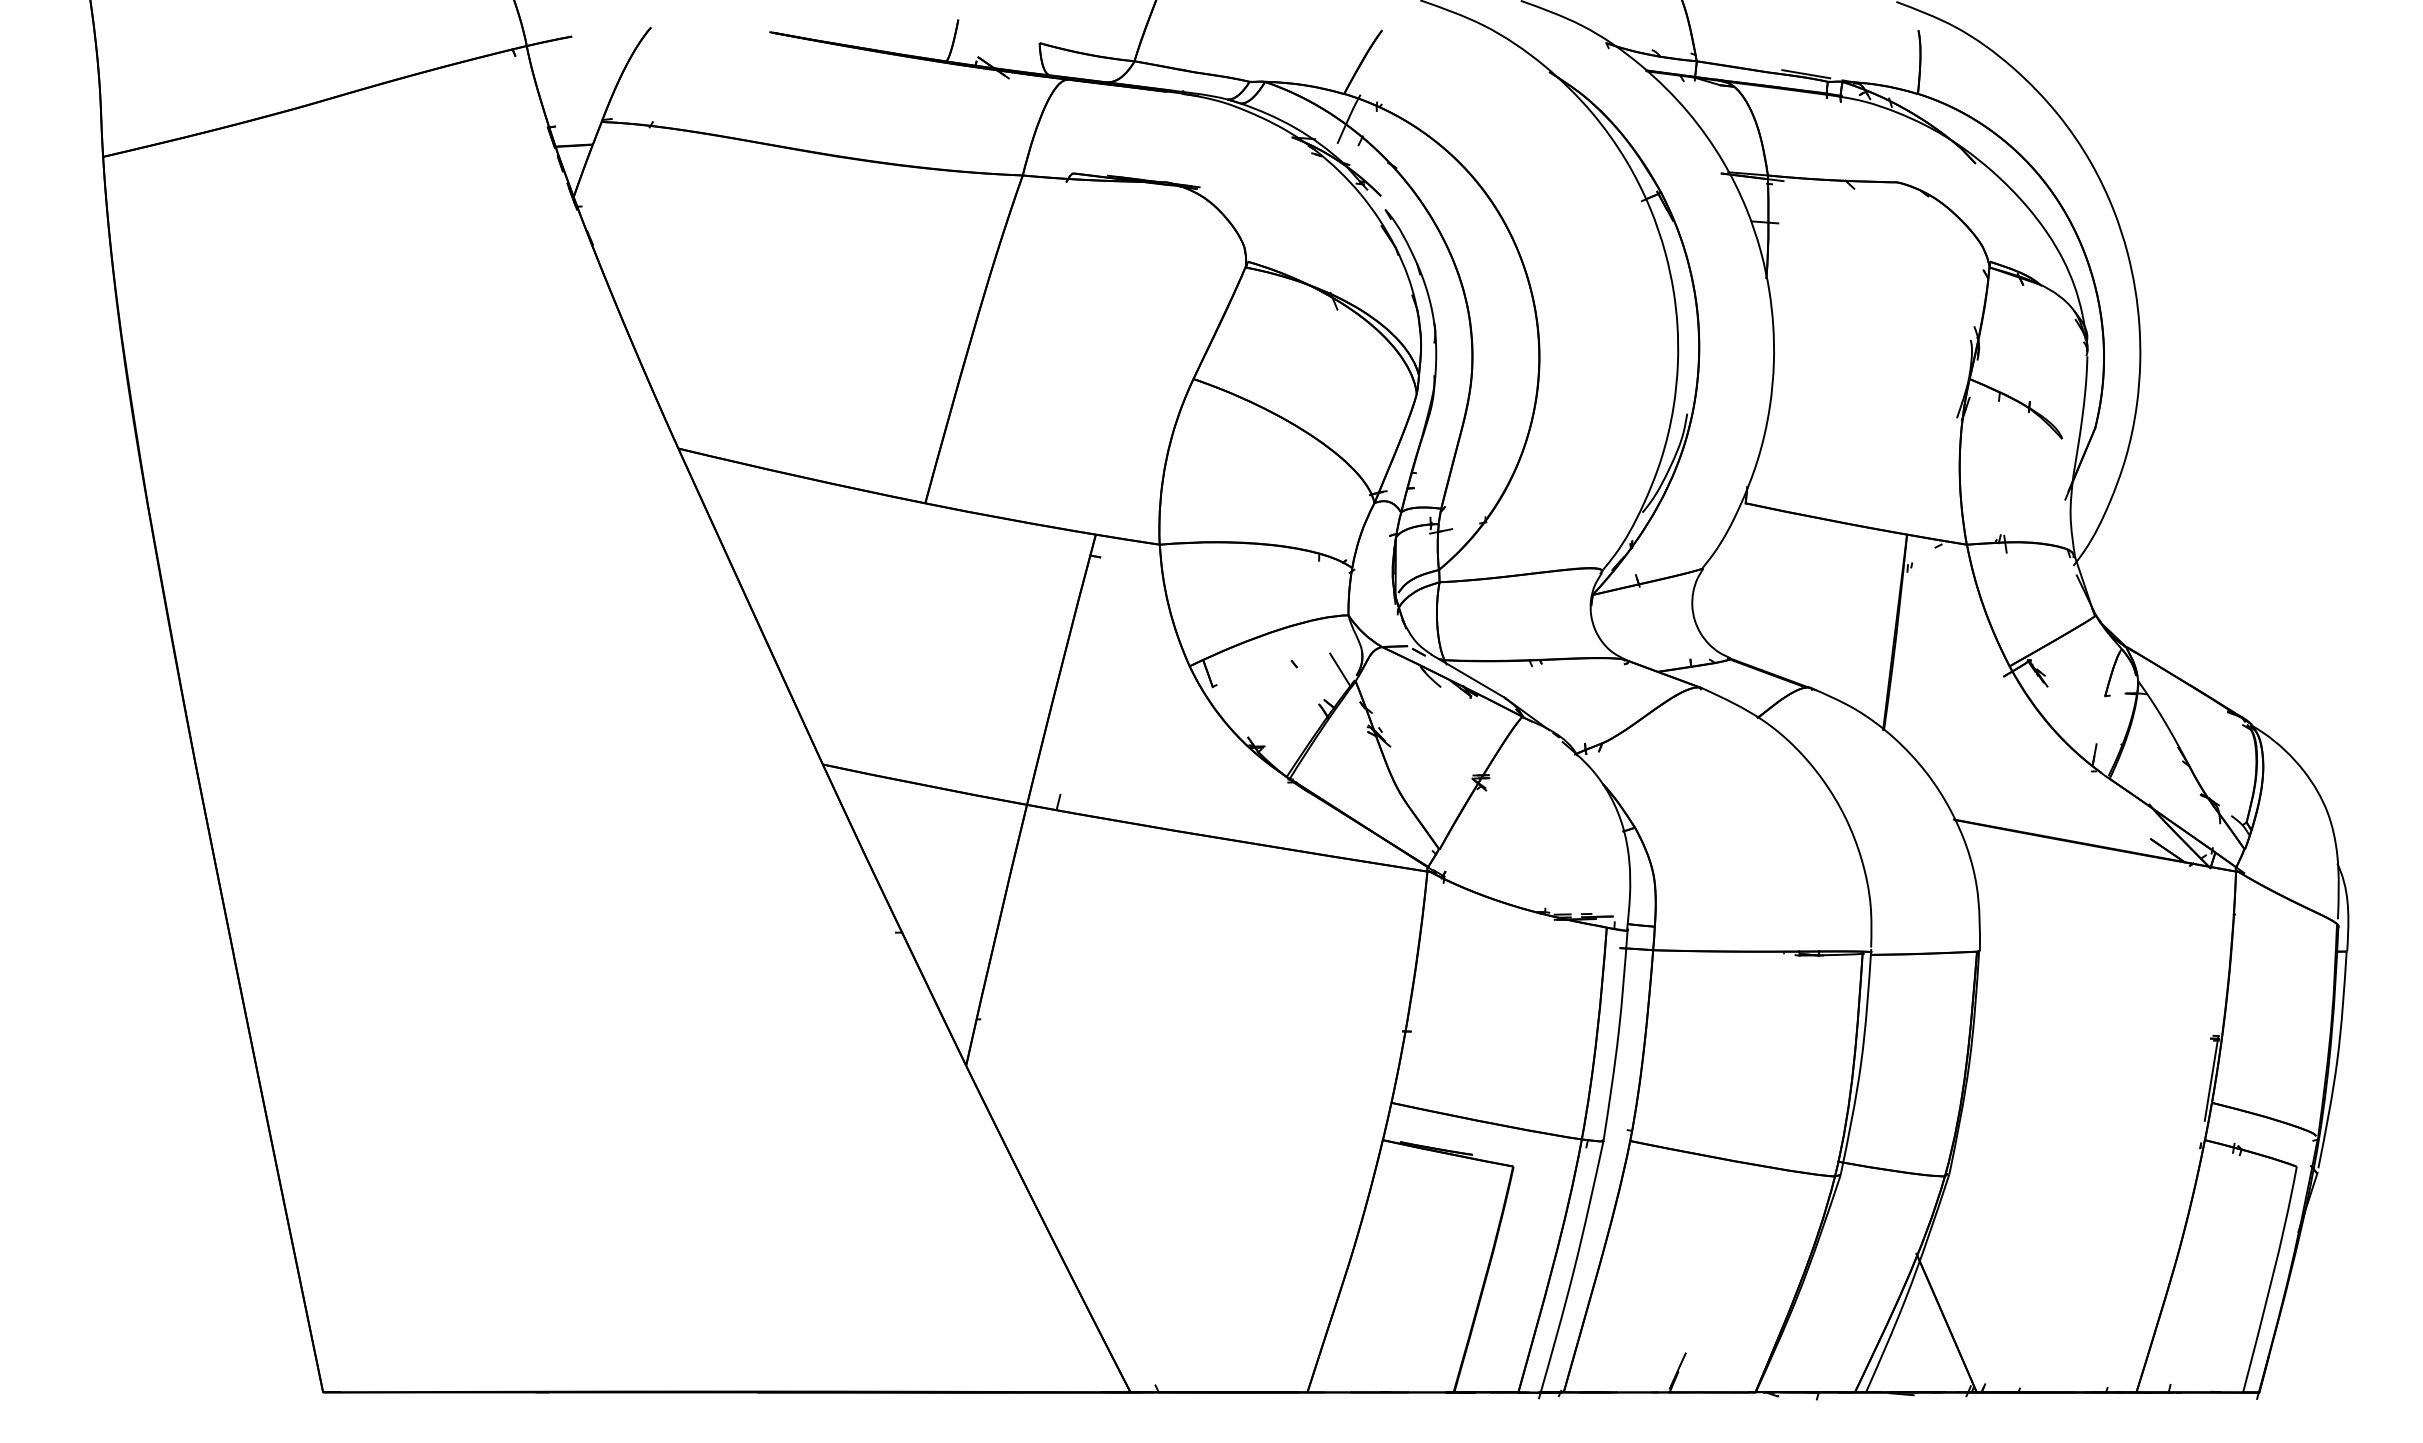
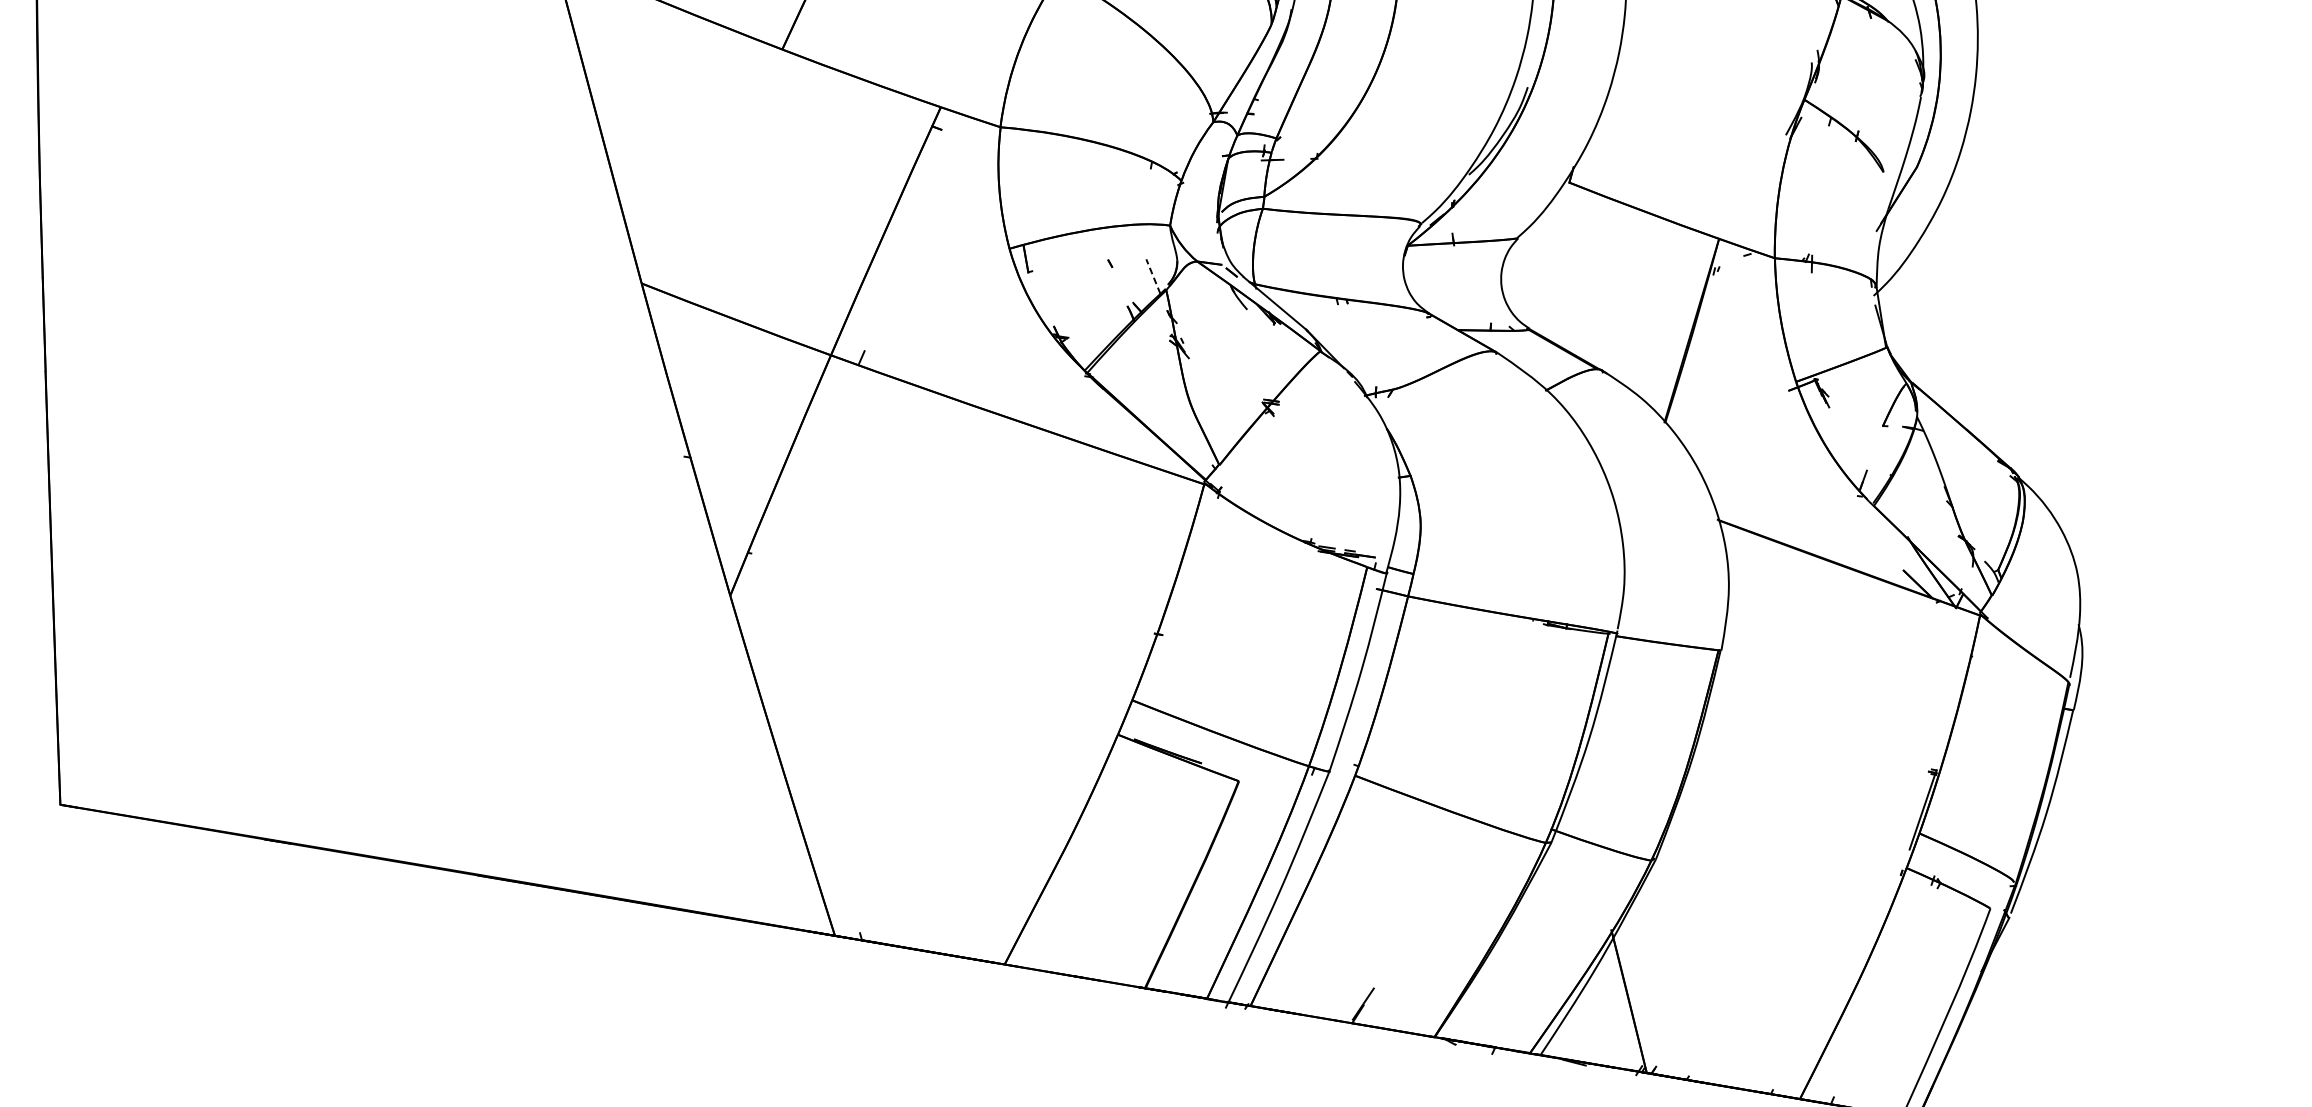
line: (1339, 669) -> (1152, 276), solid -> dashed

